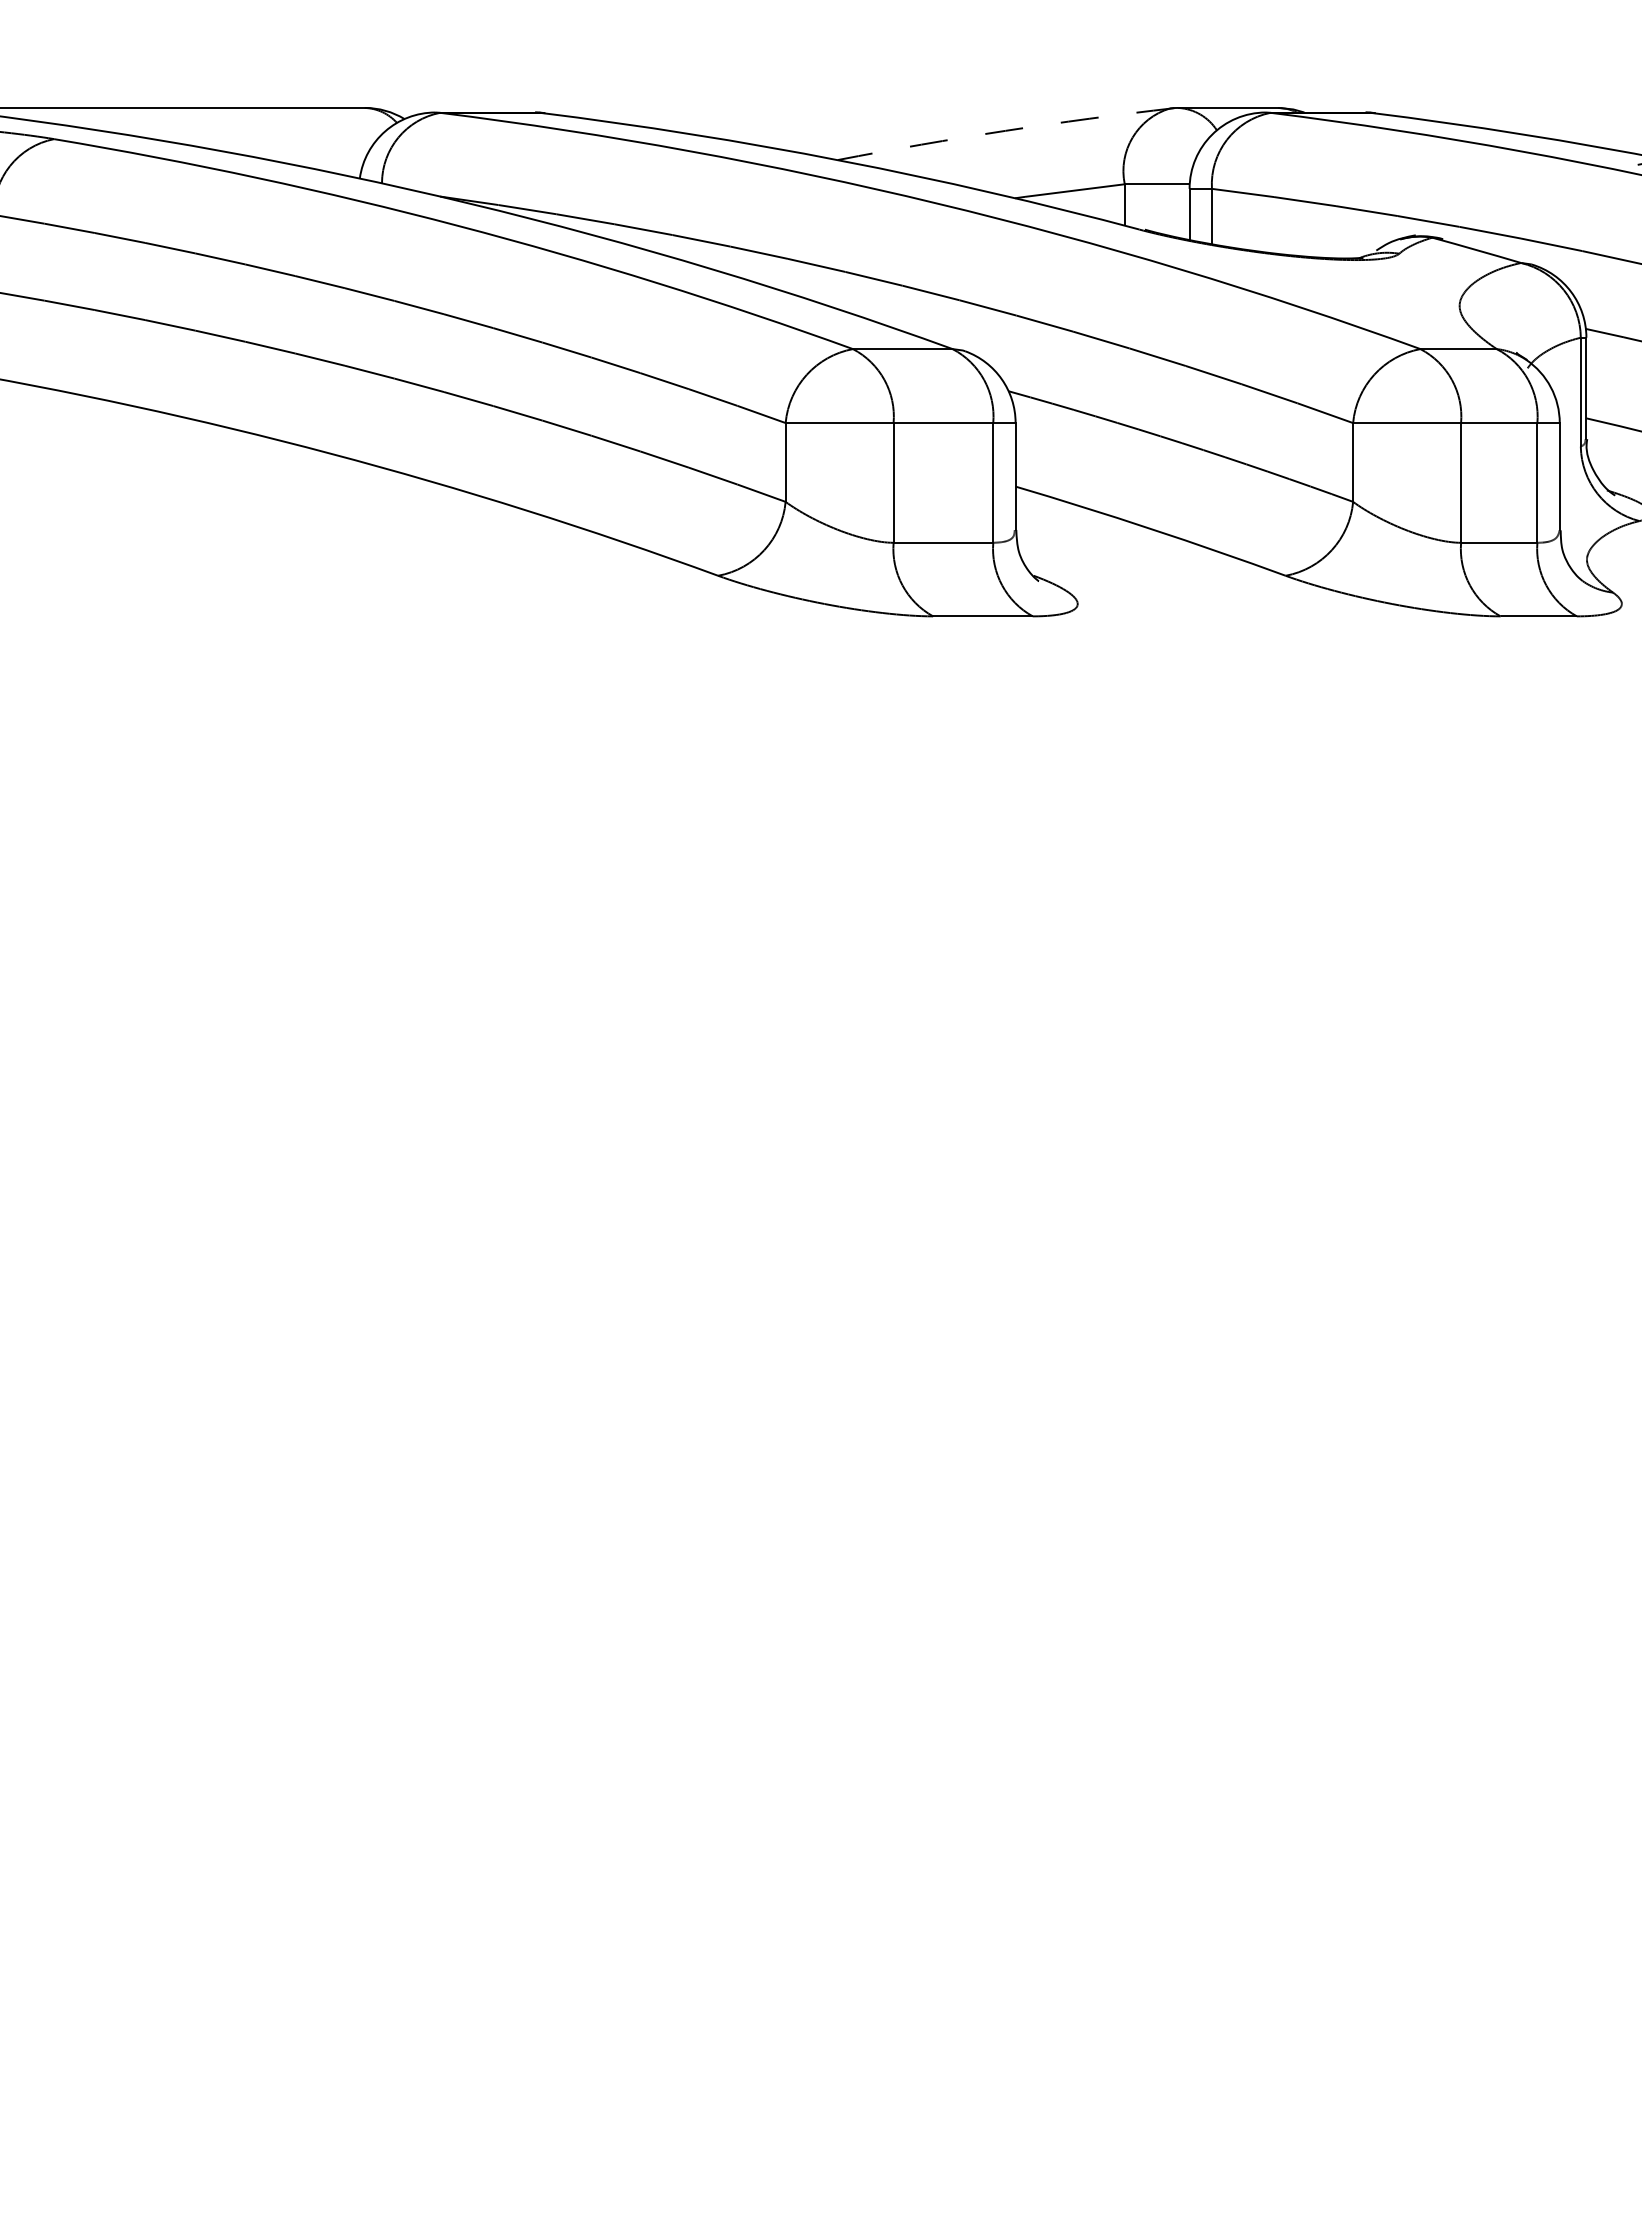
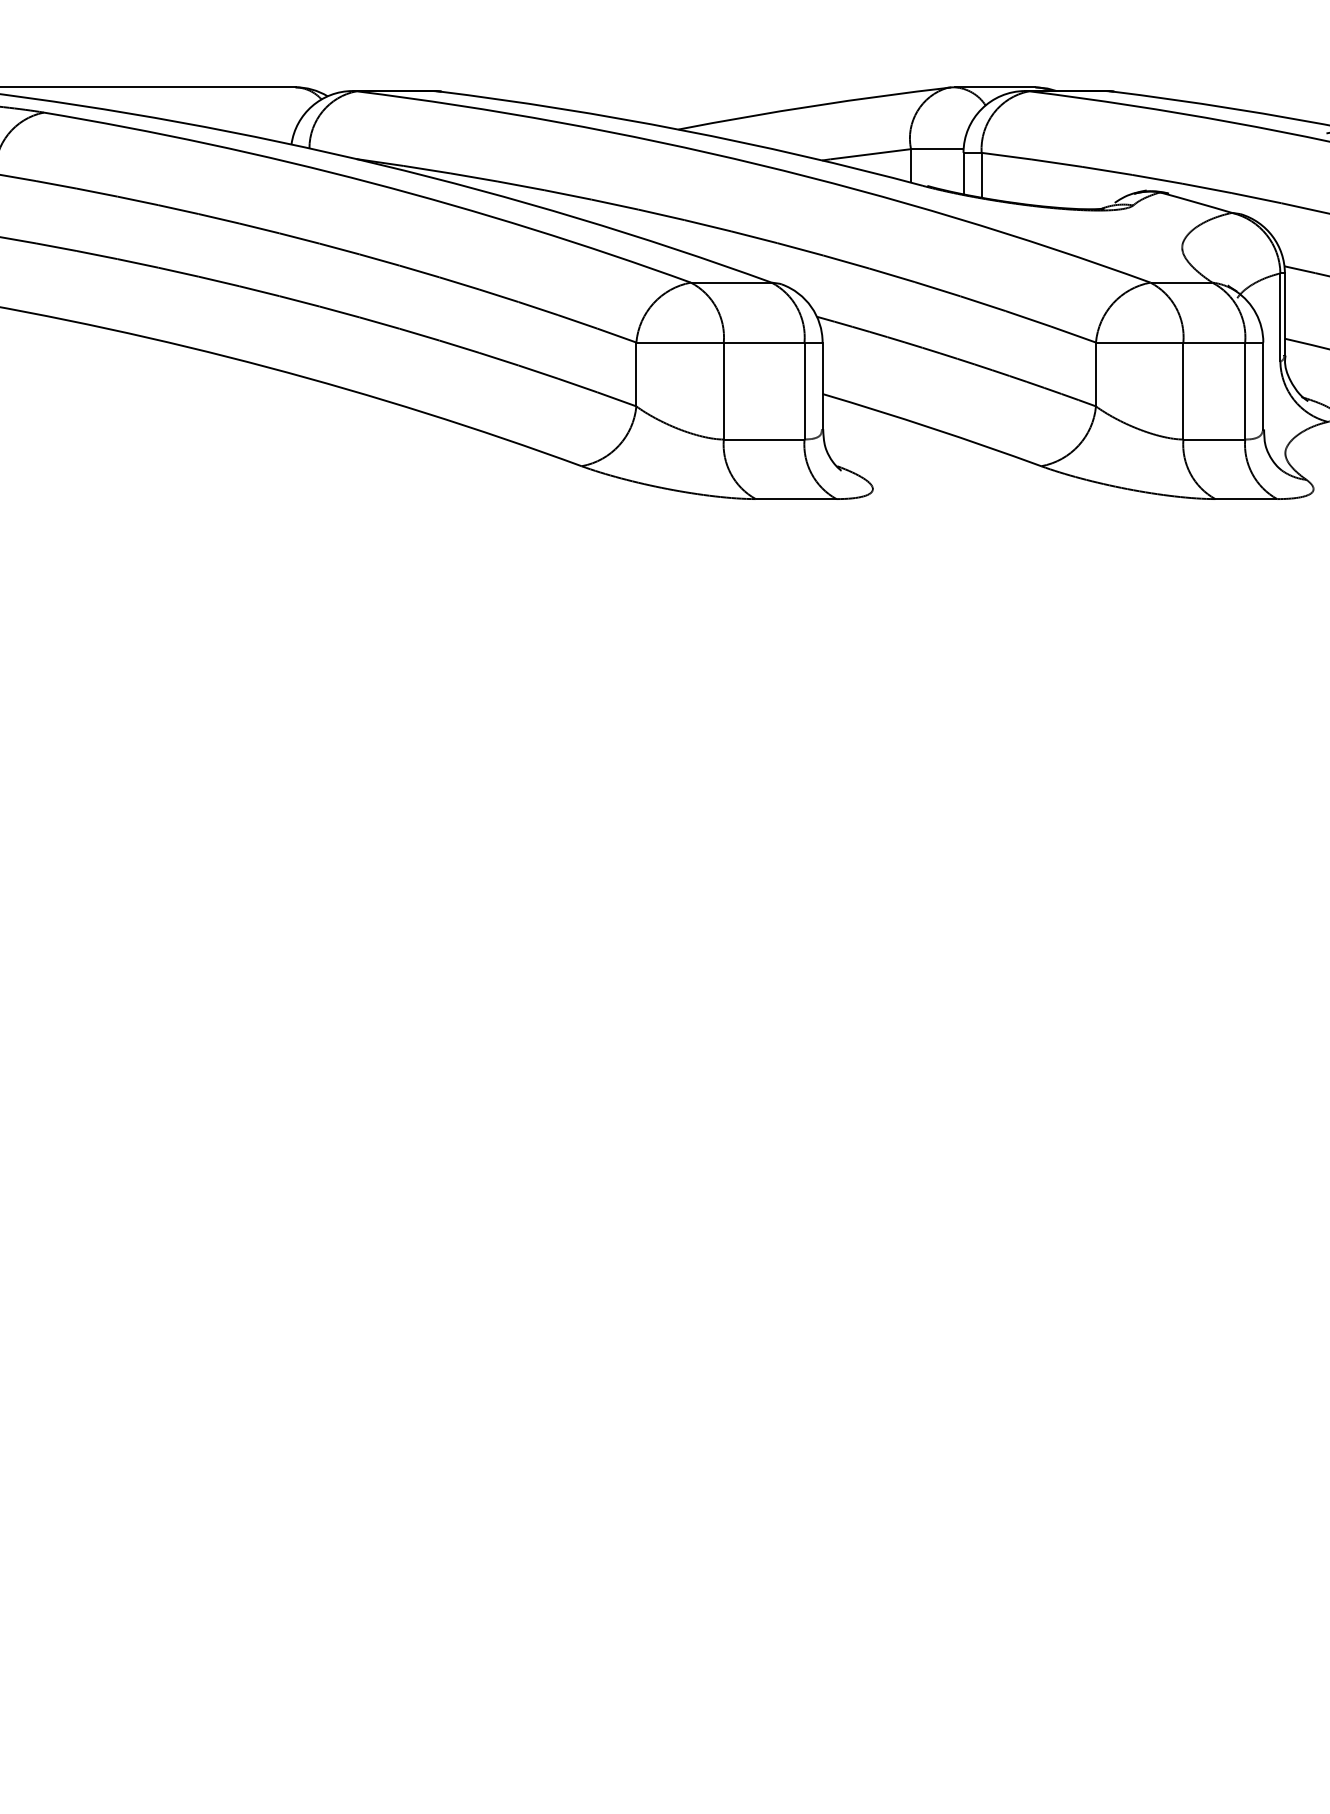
arc: (1005, 130) -> (814, 105), dashed -> solid

